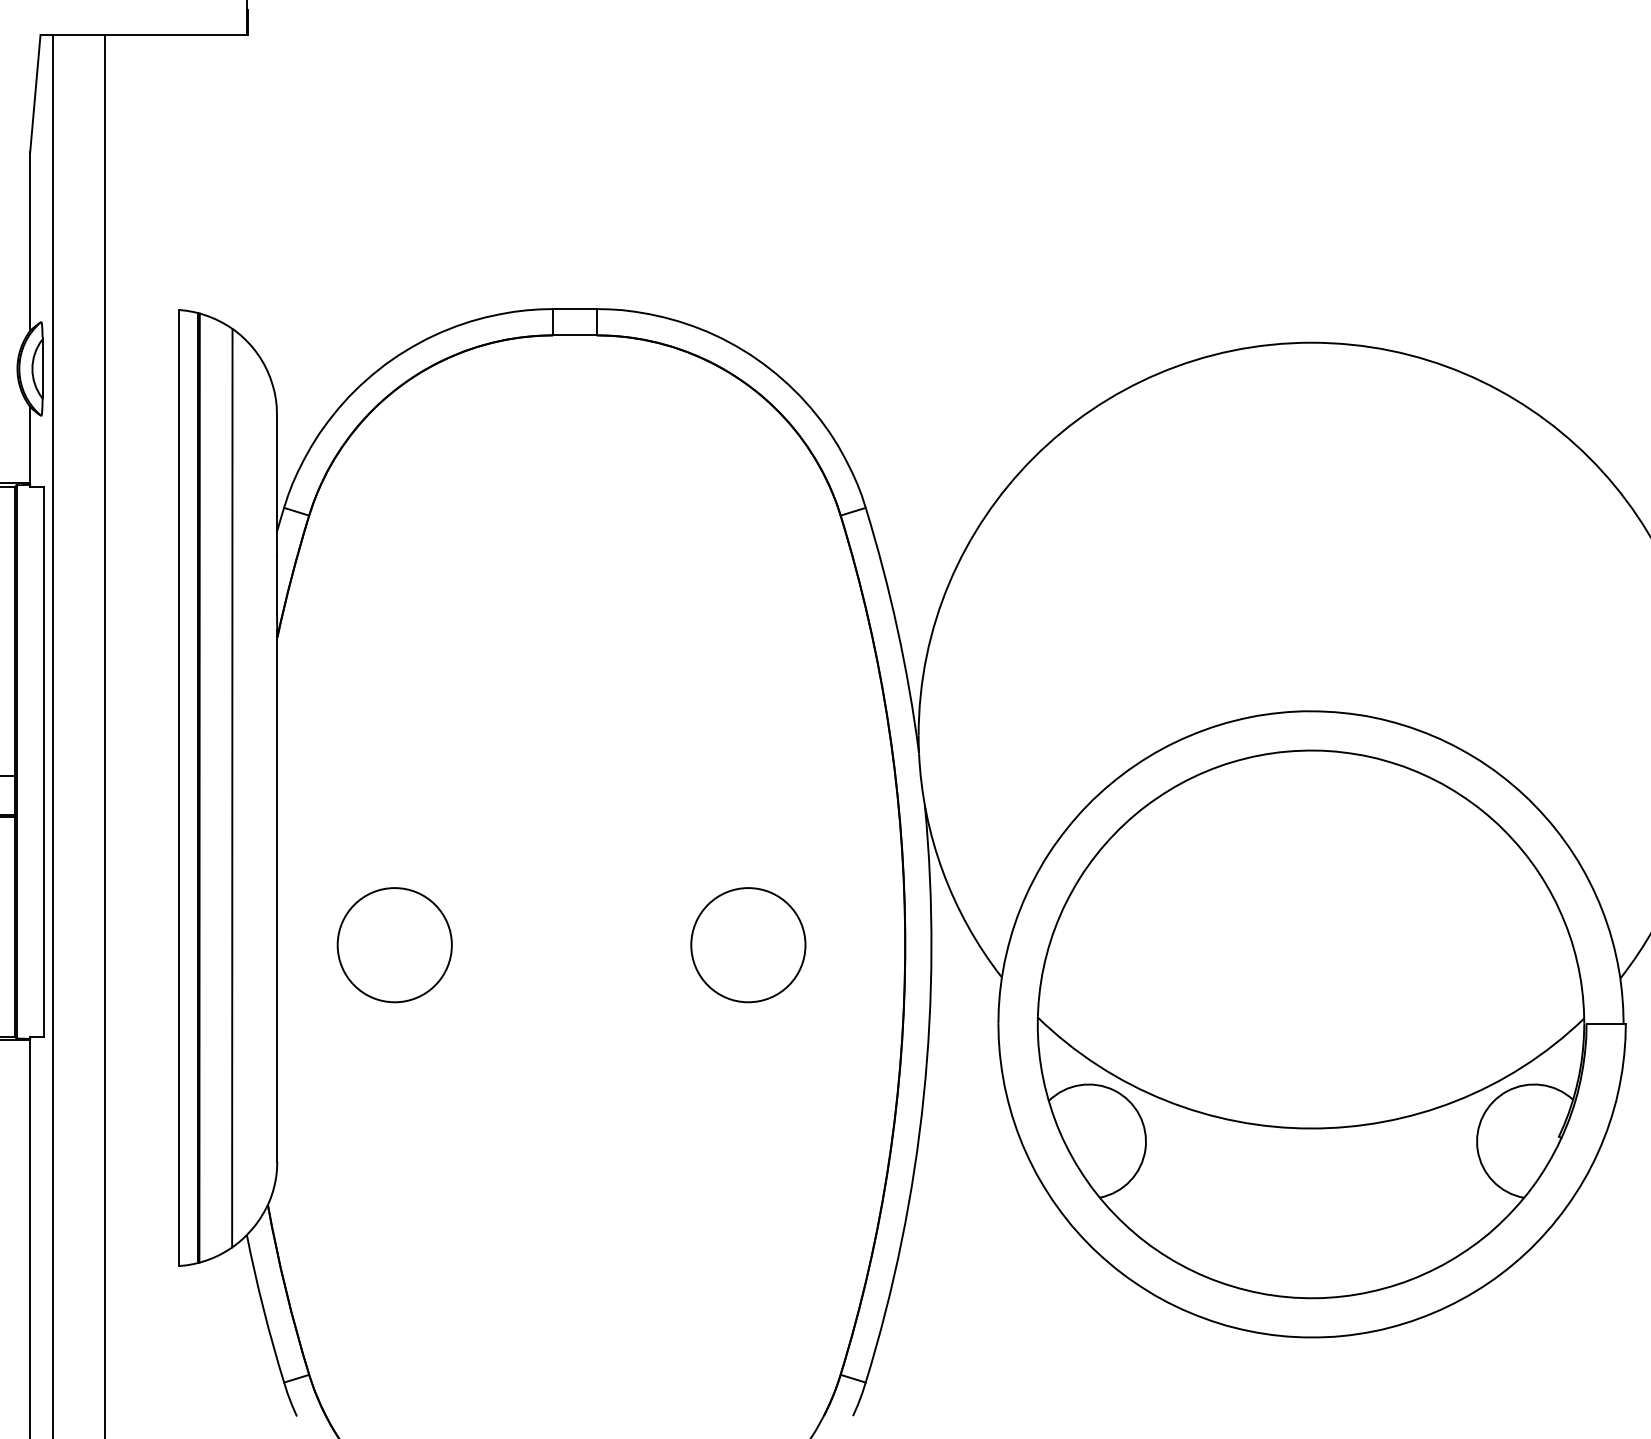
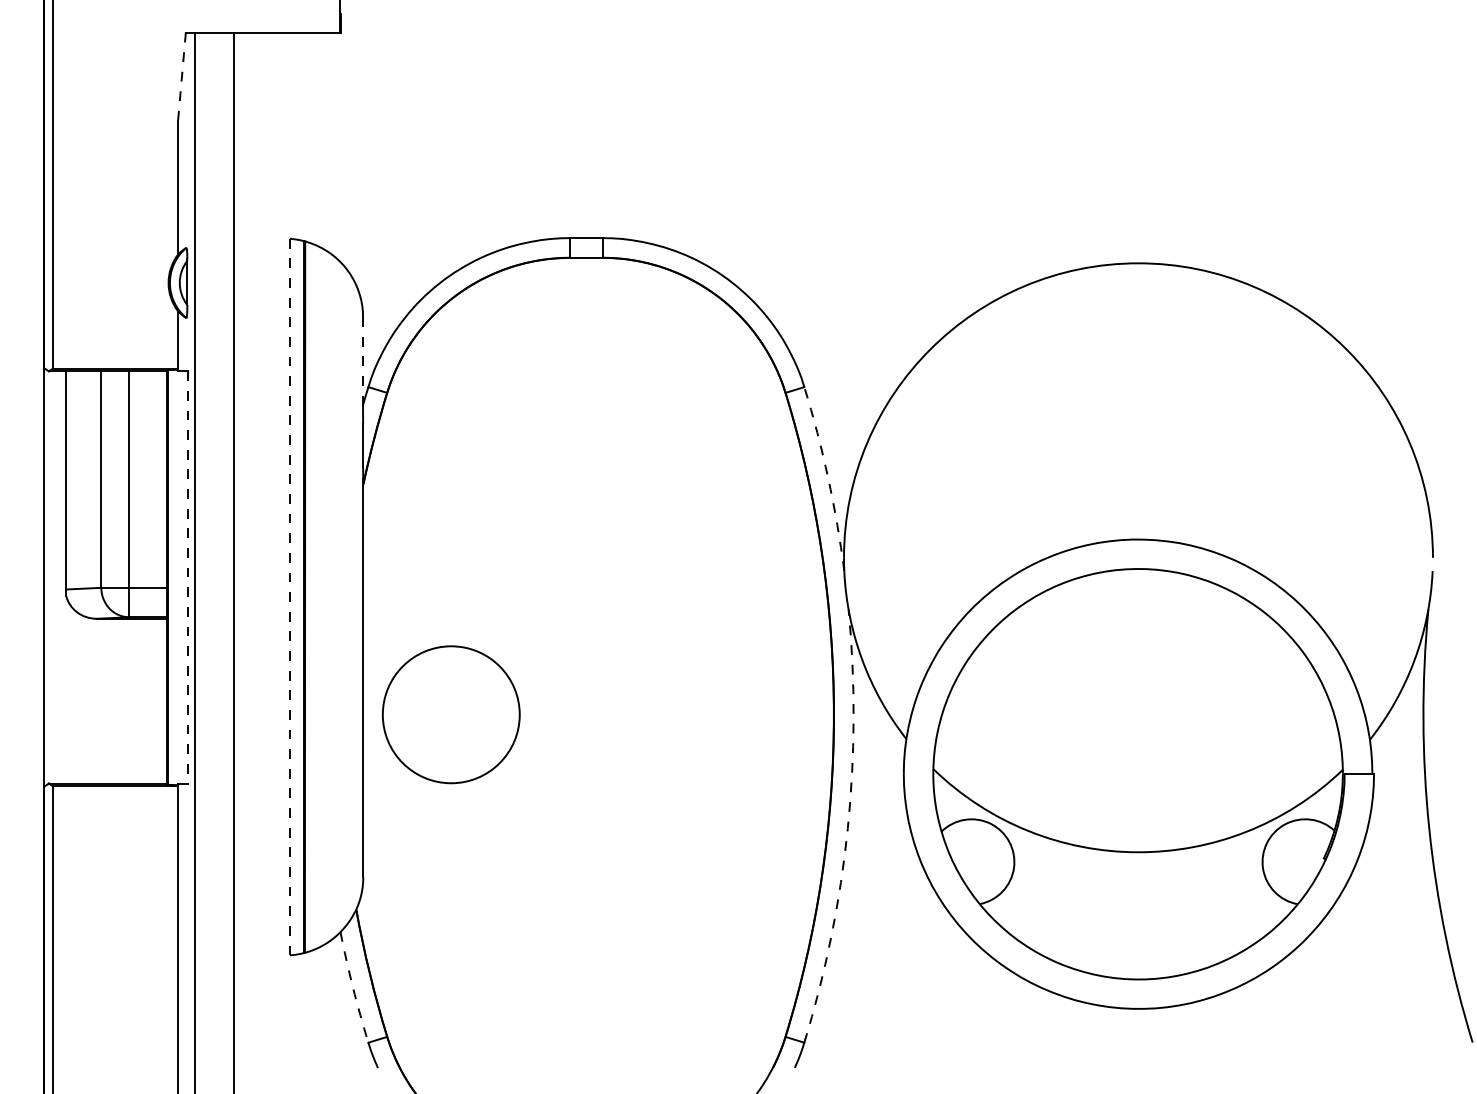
line: (34, 94) -> (181, 77), solid -> dashed
line: (277, 472) -> (363, 360), solid -> dashed
arc: (897, 629) -> (828, 478), solid -> dashed
line: (44, 761) -> (188, 577), solid -> dashed
line: (178, 787) -> (289, 596), solid -> dashed
line: (232, 788) -> (329, 597), removed
circle: (394, 944) -> (451, 714), size x1.6
circle: (748, 944) -> (716, 714), removed
arc: (923, 1096) -> (847, 828), solid -> dashed
arc: (264, 1308) -> (353, 987), solid -> dashed

